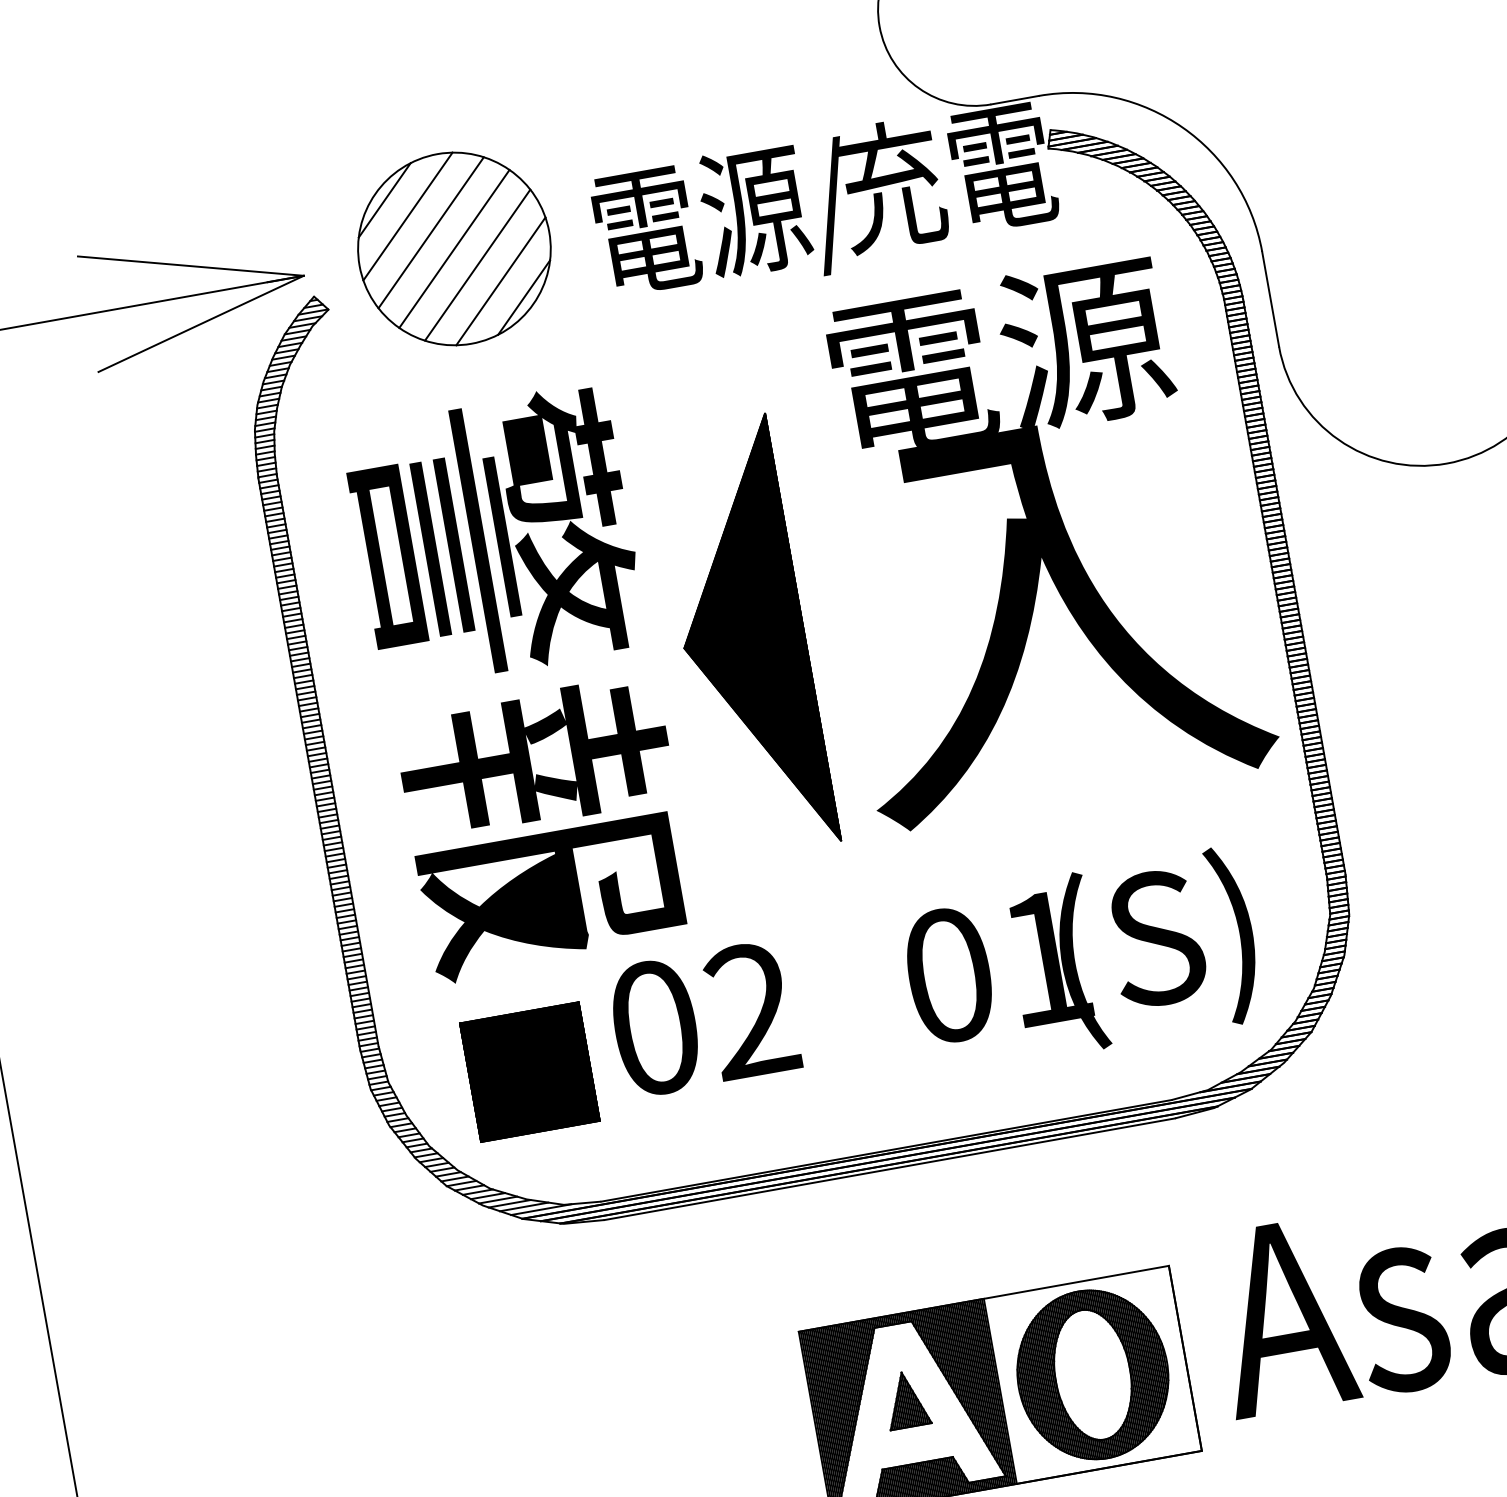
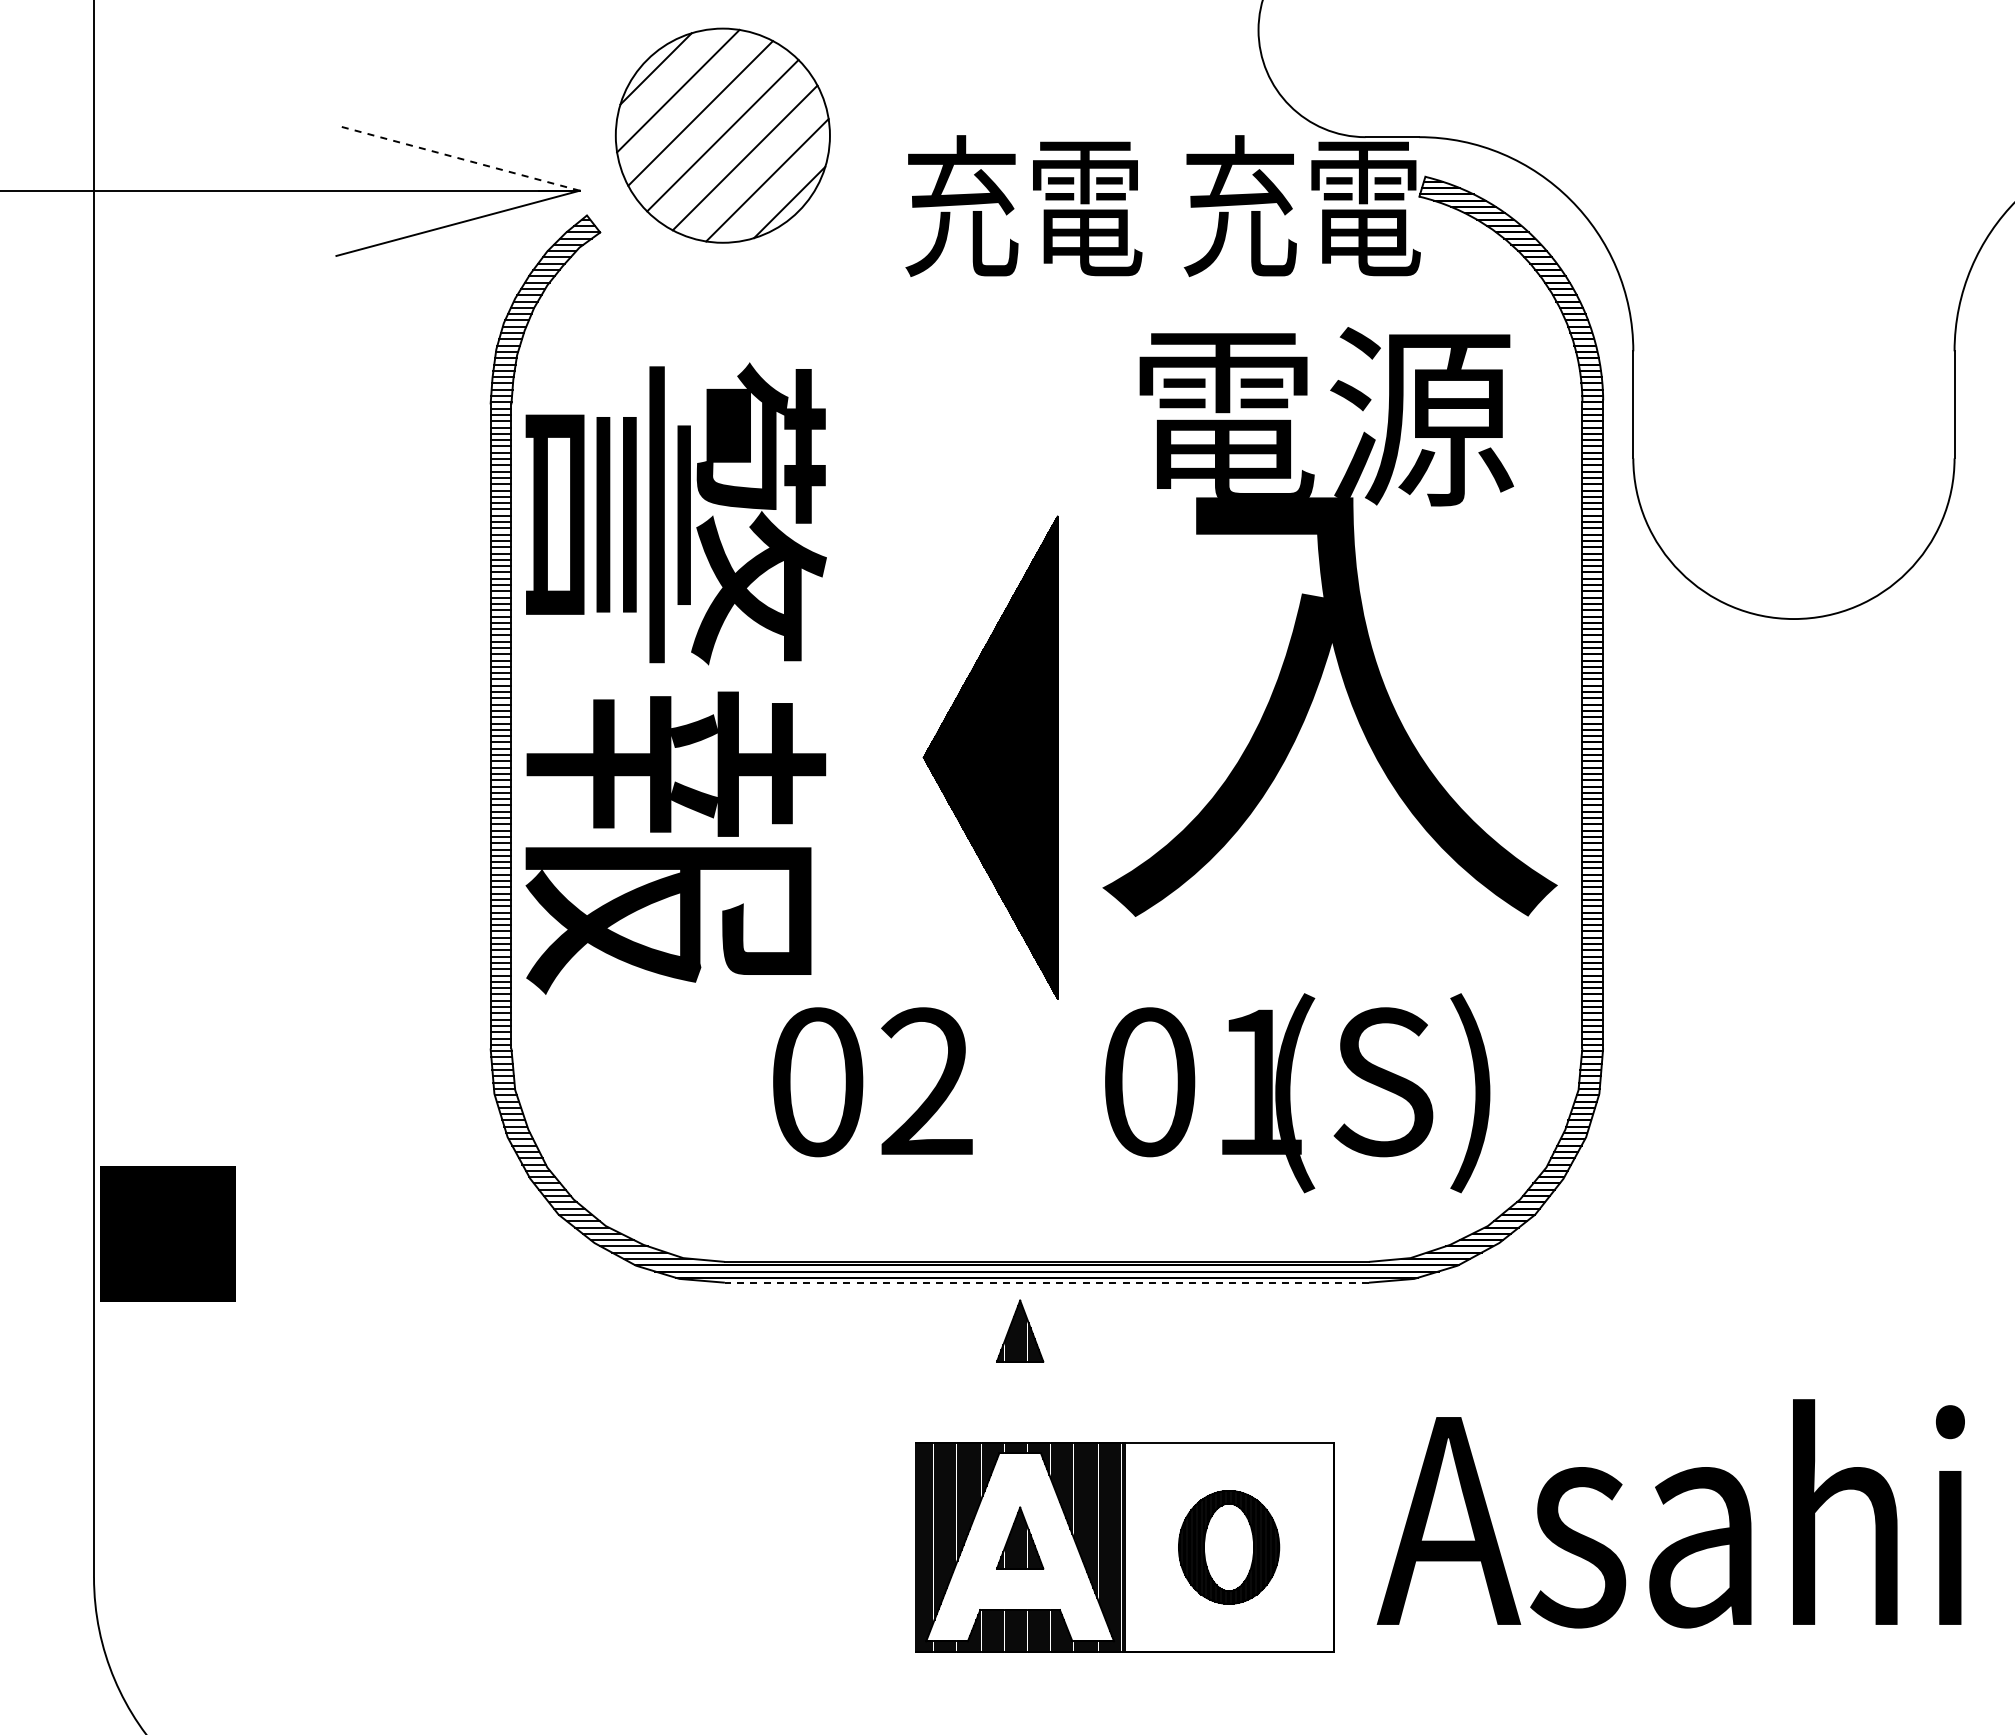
text: (723, 221) -> (1049, 213), 電源/ -> 充電
part: (454, 248) -> (722, 135), moved
line: (191, 266) -> (458, 158), solid -> dashed
part: (743, 637) -> (990, 757), moved
text: (520, 682) -> (675, 678), moved
part: (529, 1071) -> (167, 1233), moved
line: (889, 1169) -> (1046, 1282), solid -> dashed
part: (873, 1215) -> (1020, 1330), added
part: (1092, 1375) -> (1228, 1547), size x0.6

